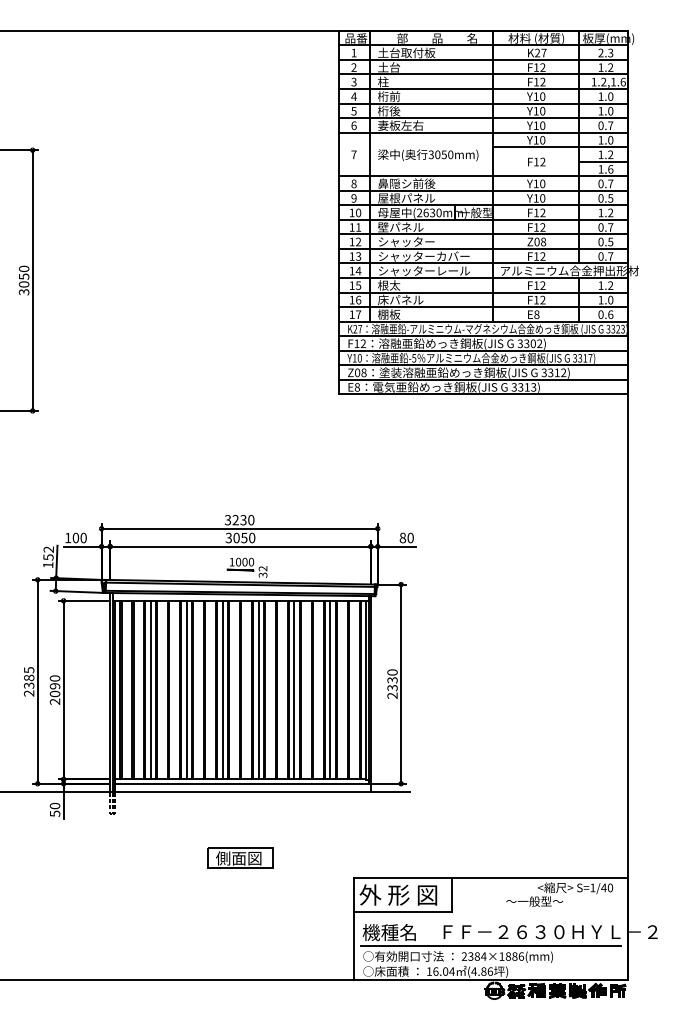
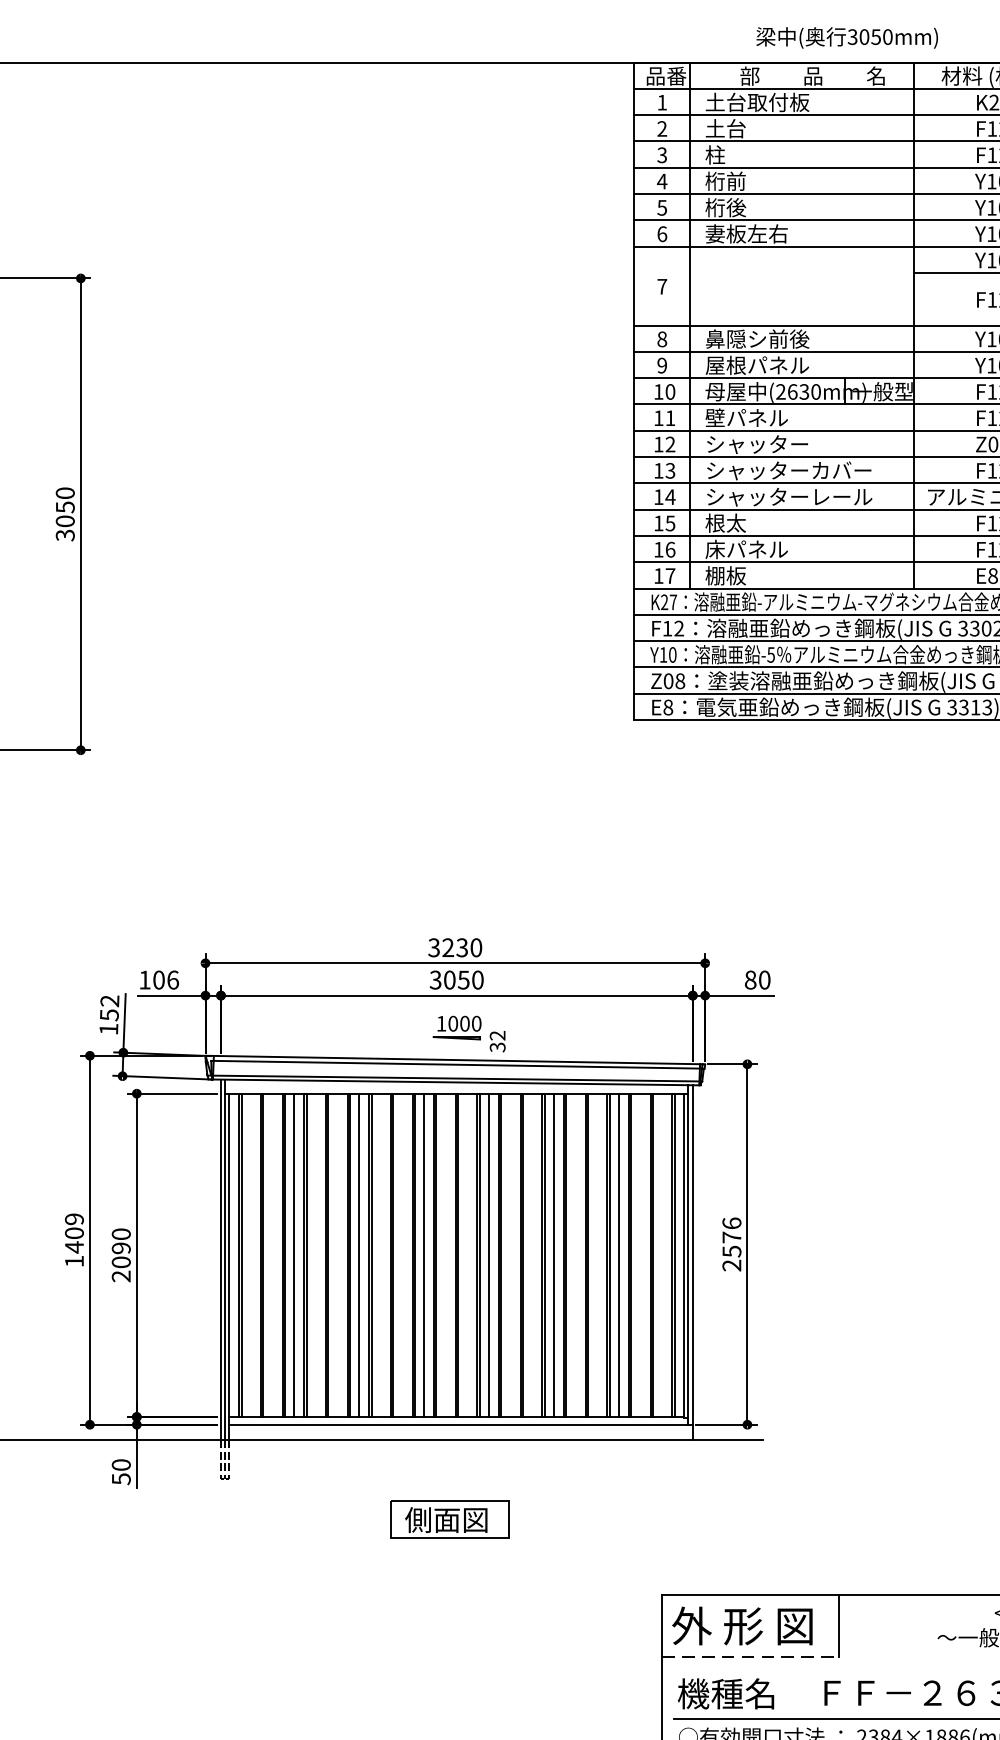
text: (428, 155) -> (847, 38), moved
text: (83, 537) -> (172, 979), 100 -> 106
text: (392, 679) -> (731, 1236), 2330 -> 2576
text: (28, 681) -> (73, 1239), 2385 -> 1409
part: (240, 857) -> (449, 1518), moved
line: (402, 912) -> (749, 1657), solid -> dashed

